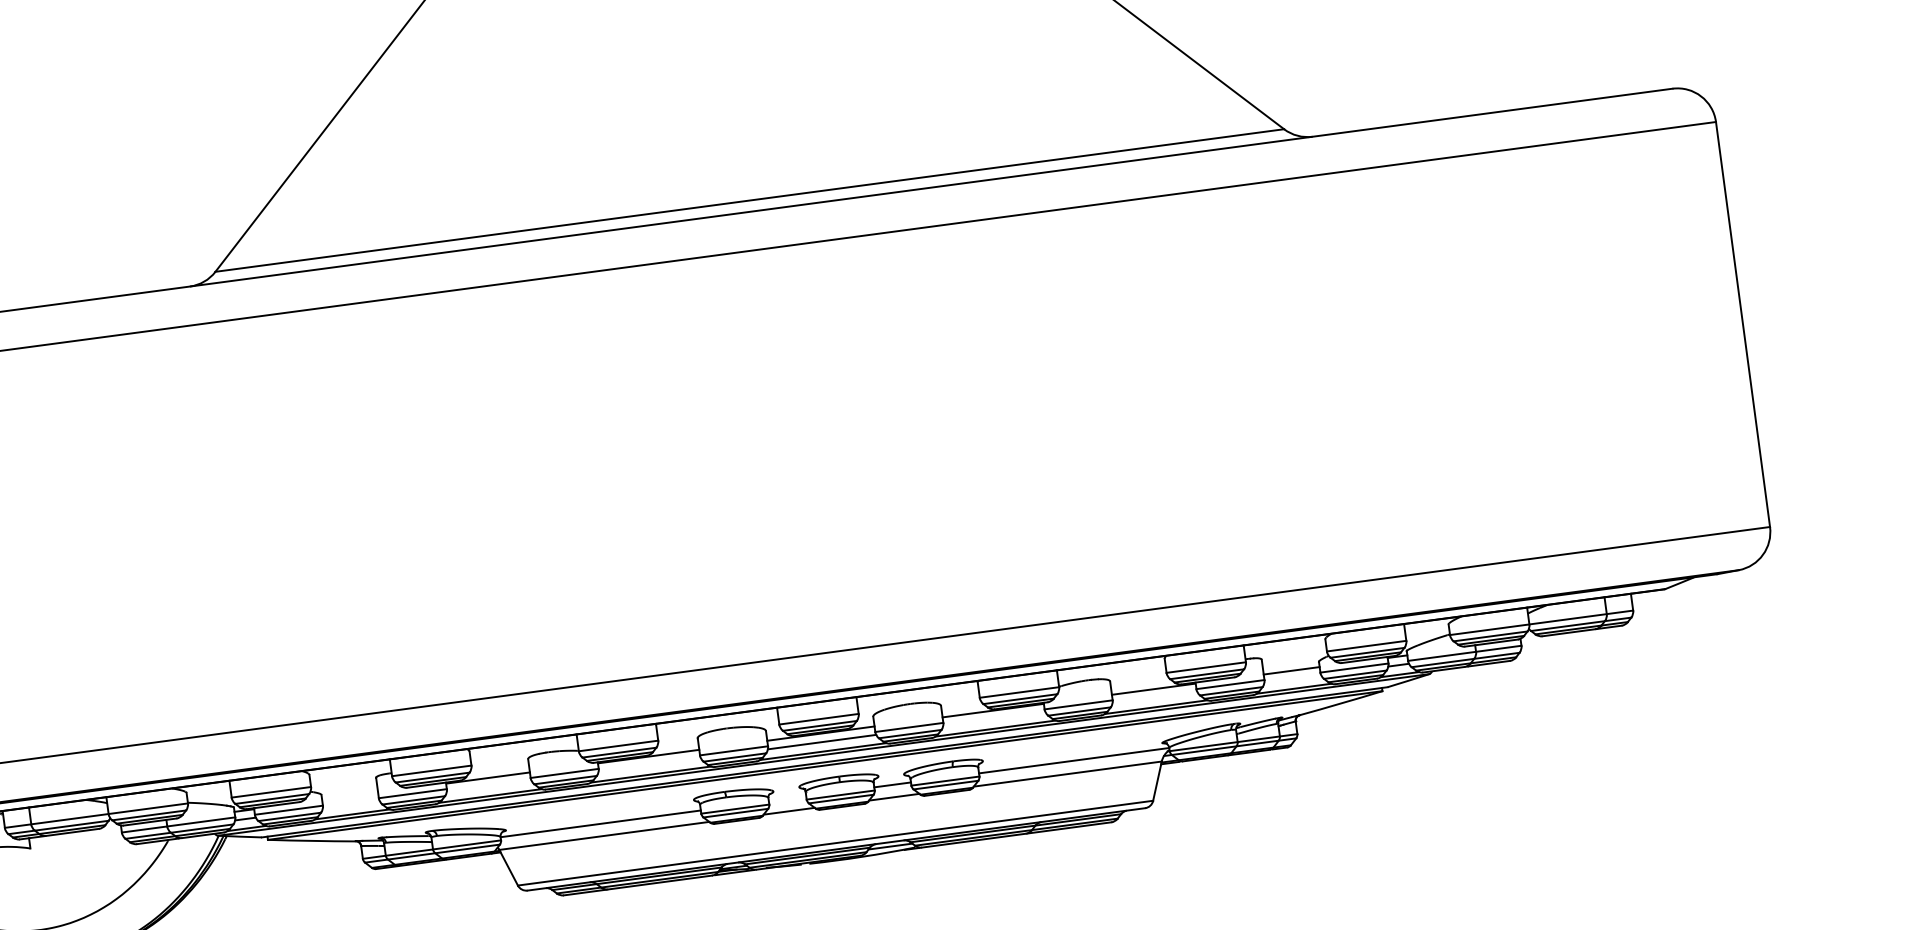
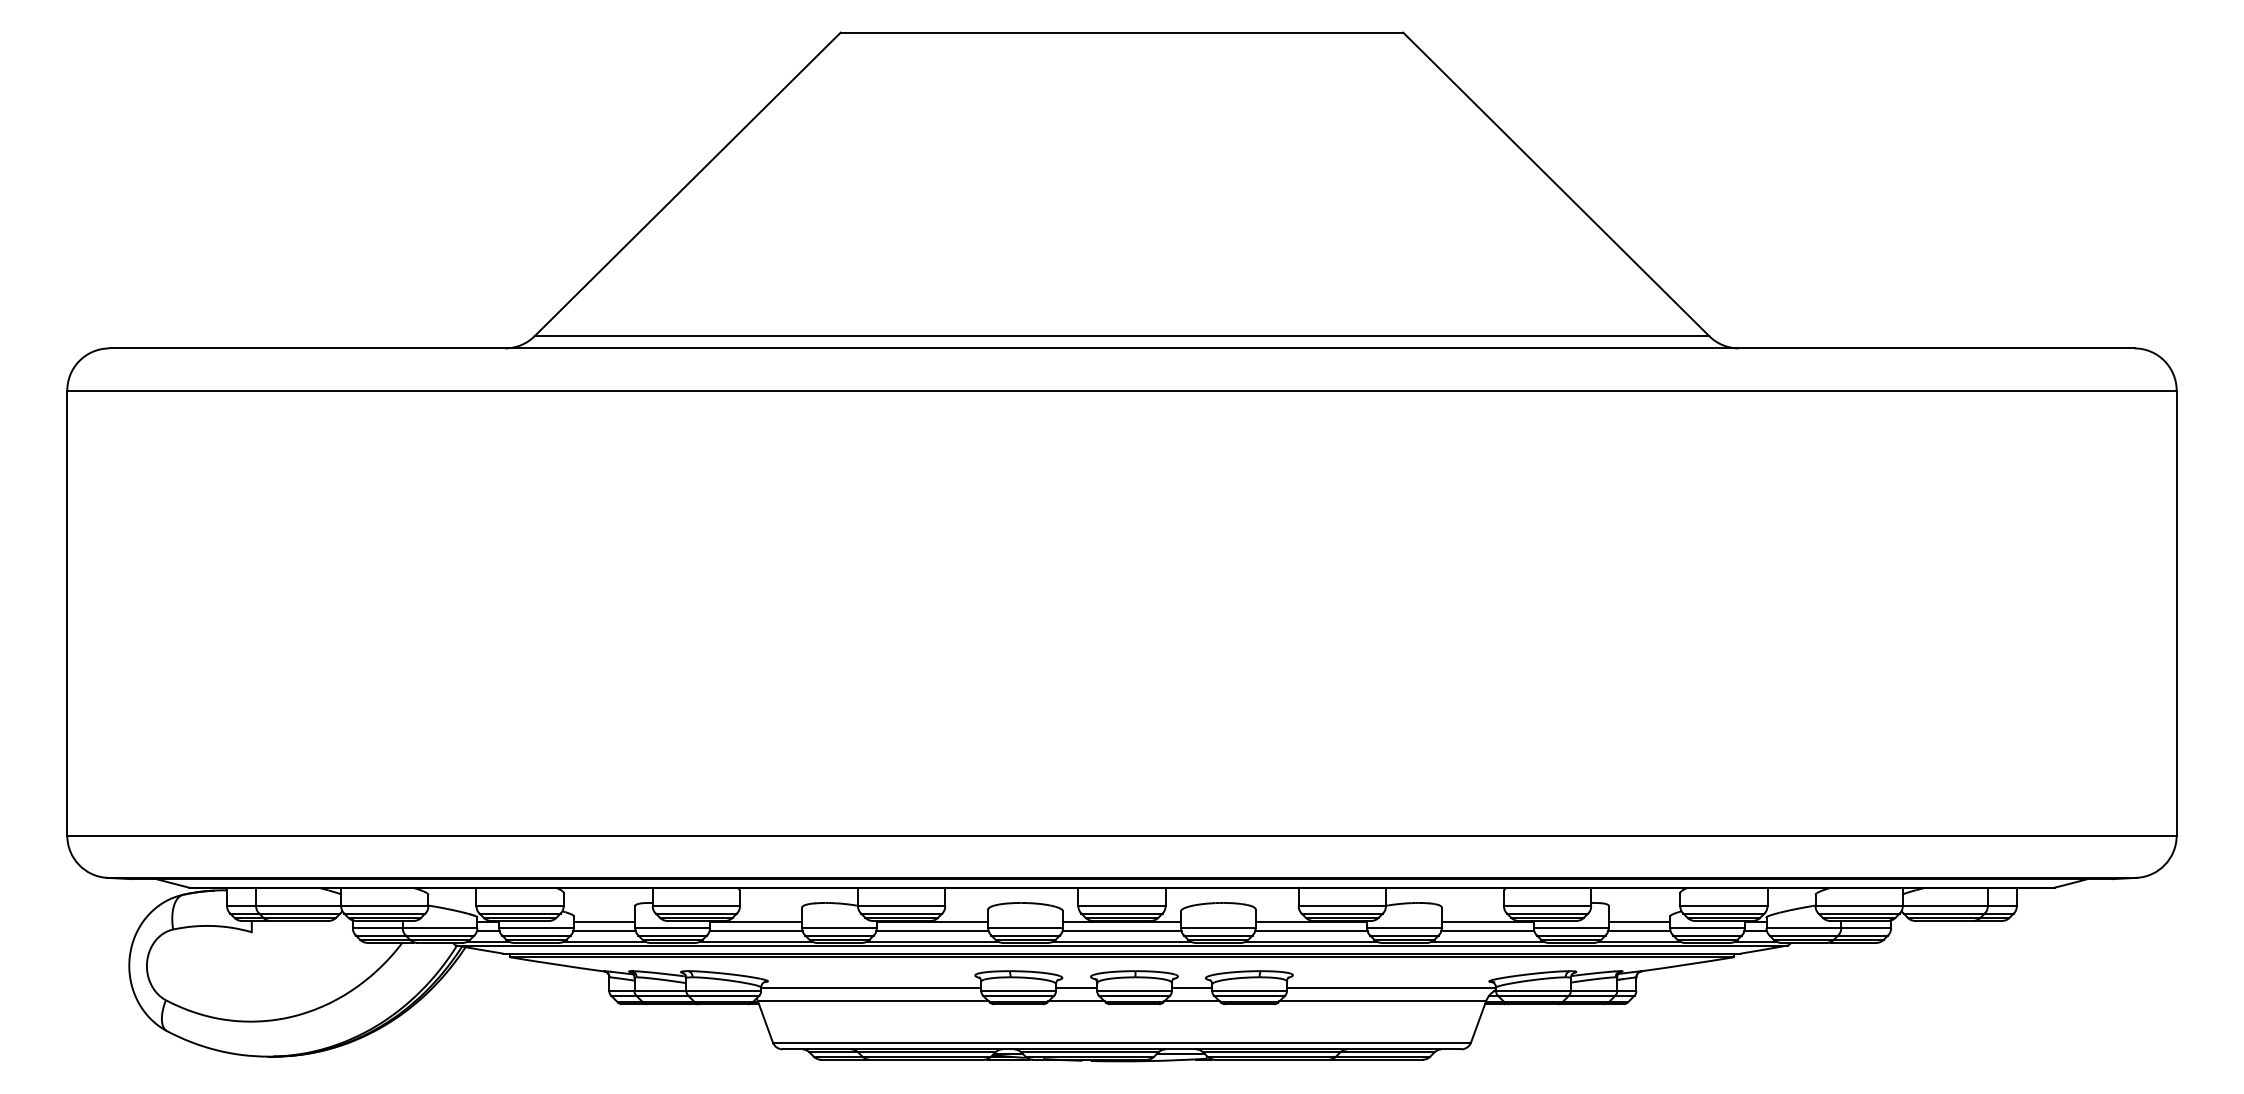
line: (1292, 679) -> (1639, 931), added
line: (1154, 697) -> (1487, 931), added
line: (994, 719) -> (1311, 931), added
line: (649, 765) -> (932, 931), added
line: (488, 786) -> (755, 931), added
line: (350, 796) -> (604, 922), added
line: (787, 798) -> (1076, 987), added
line: (351, 804) -> (604, 931), added

